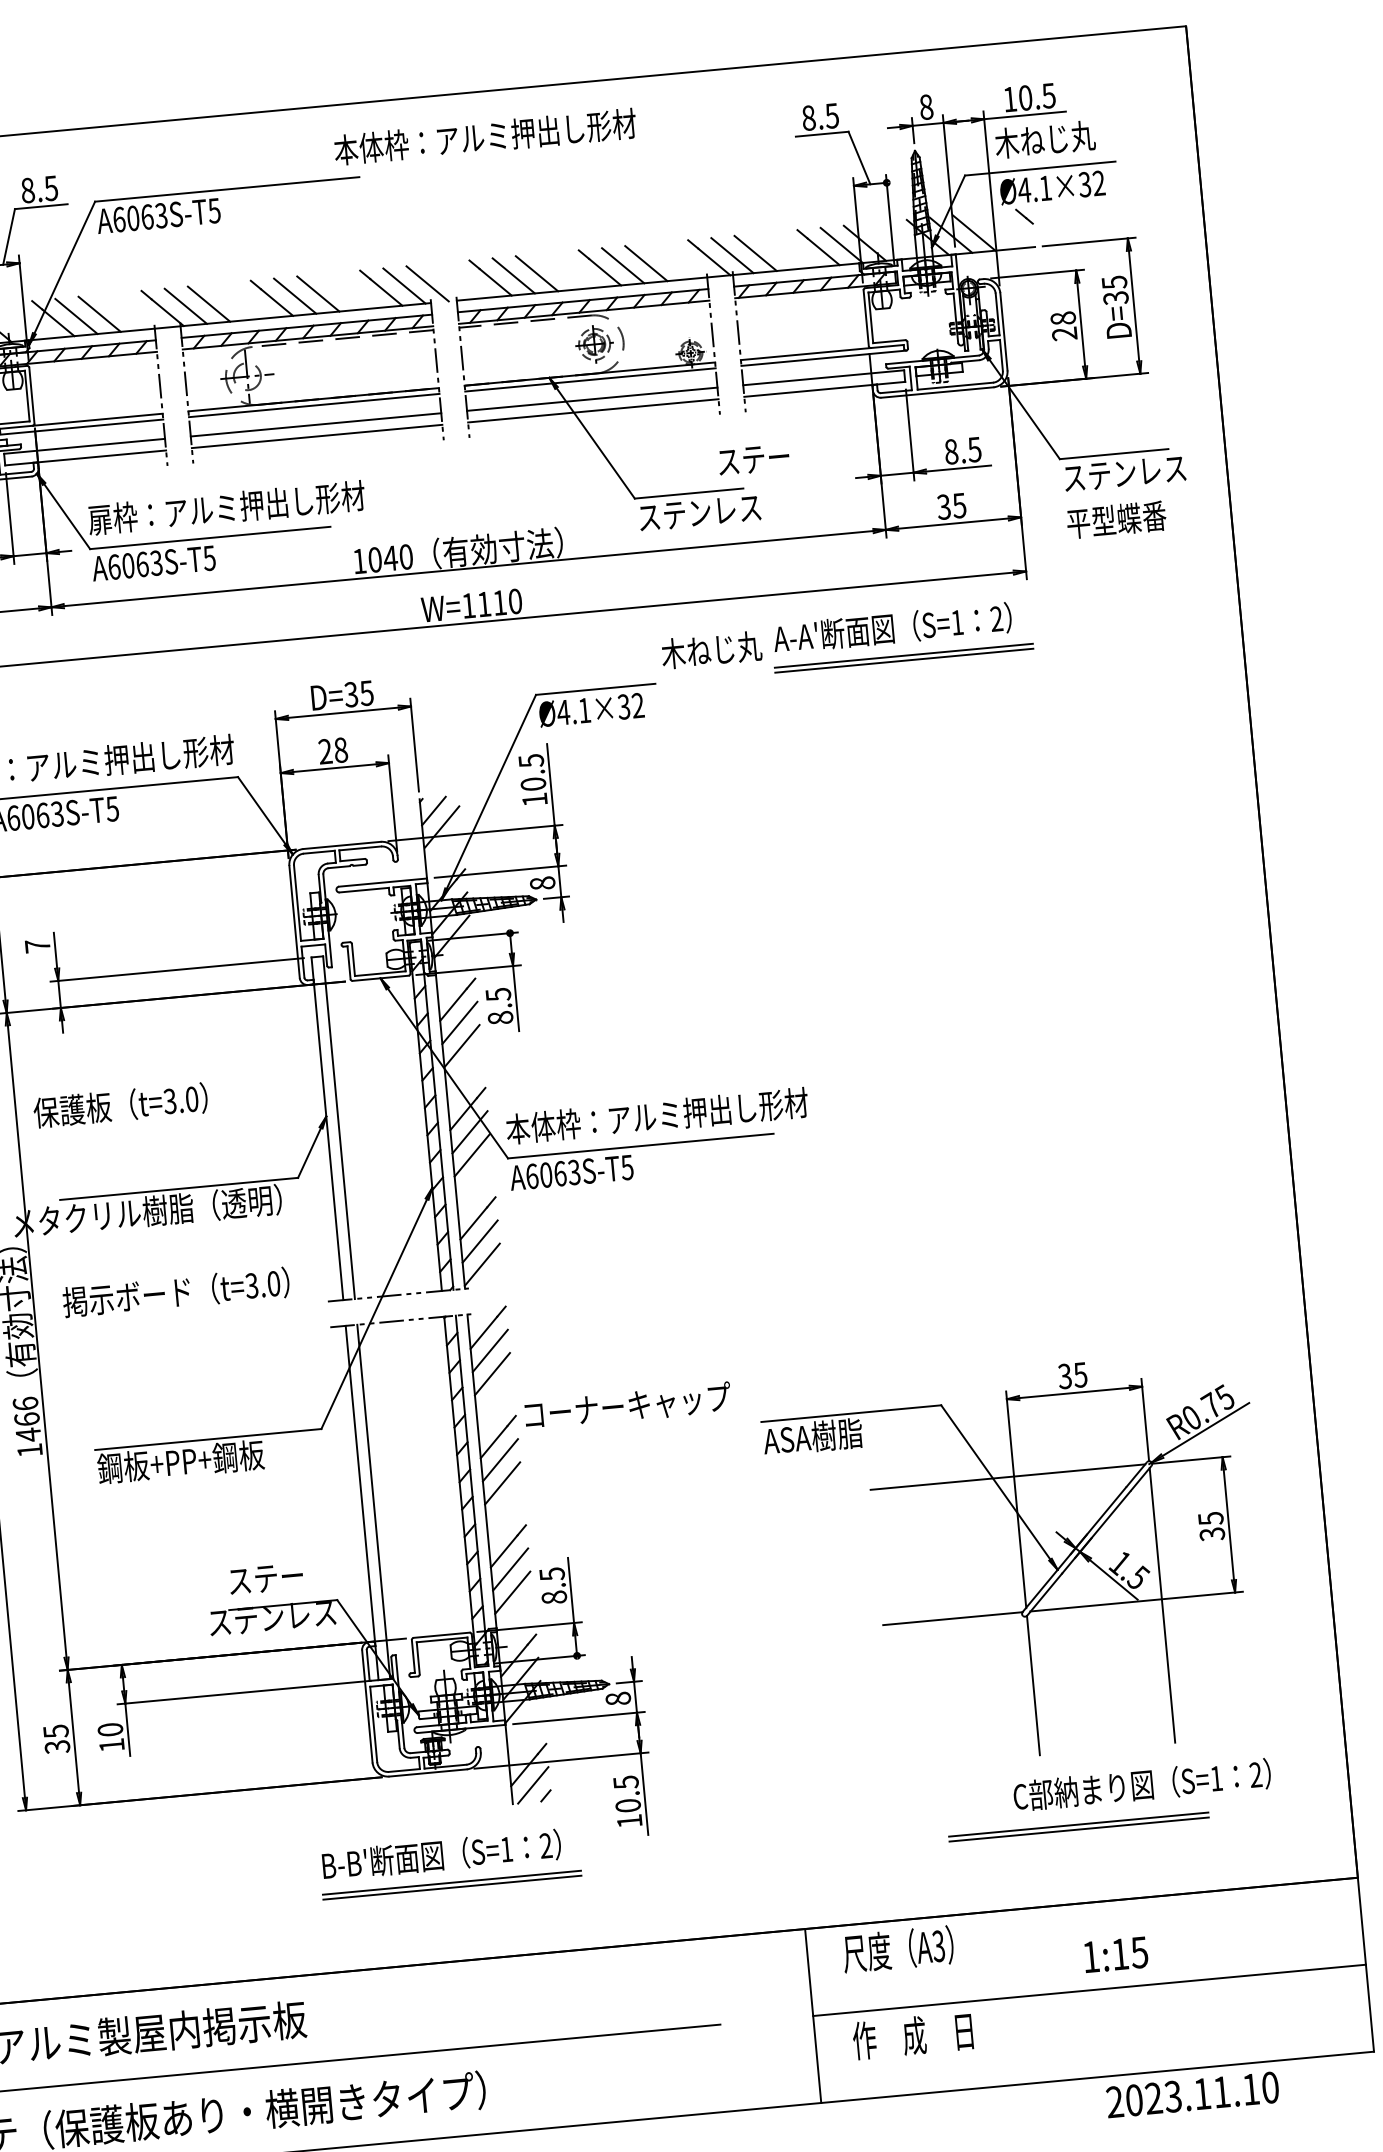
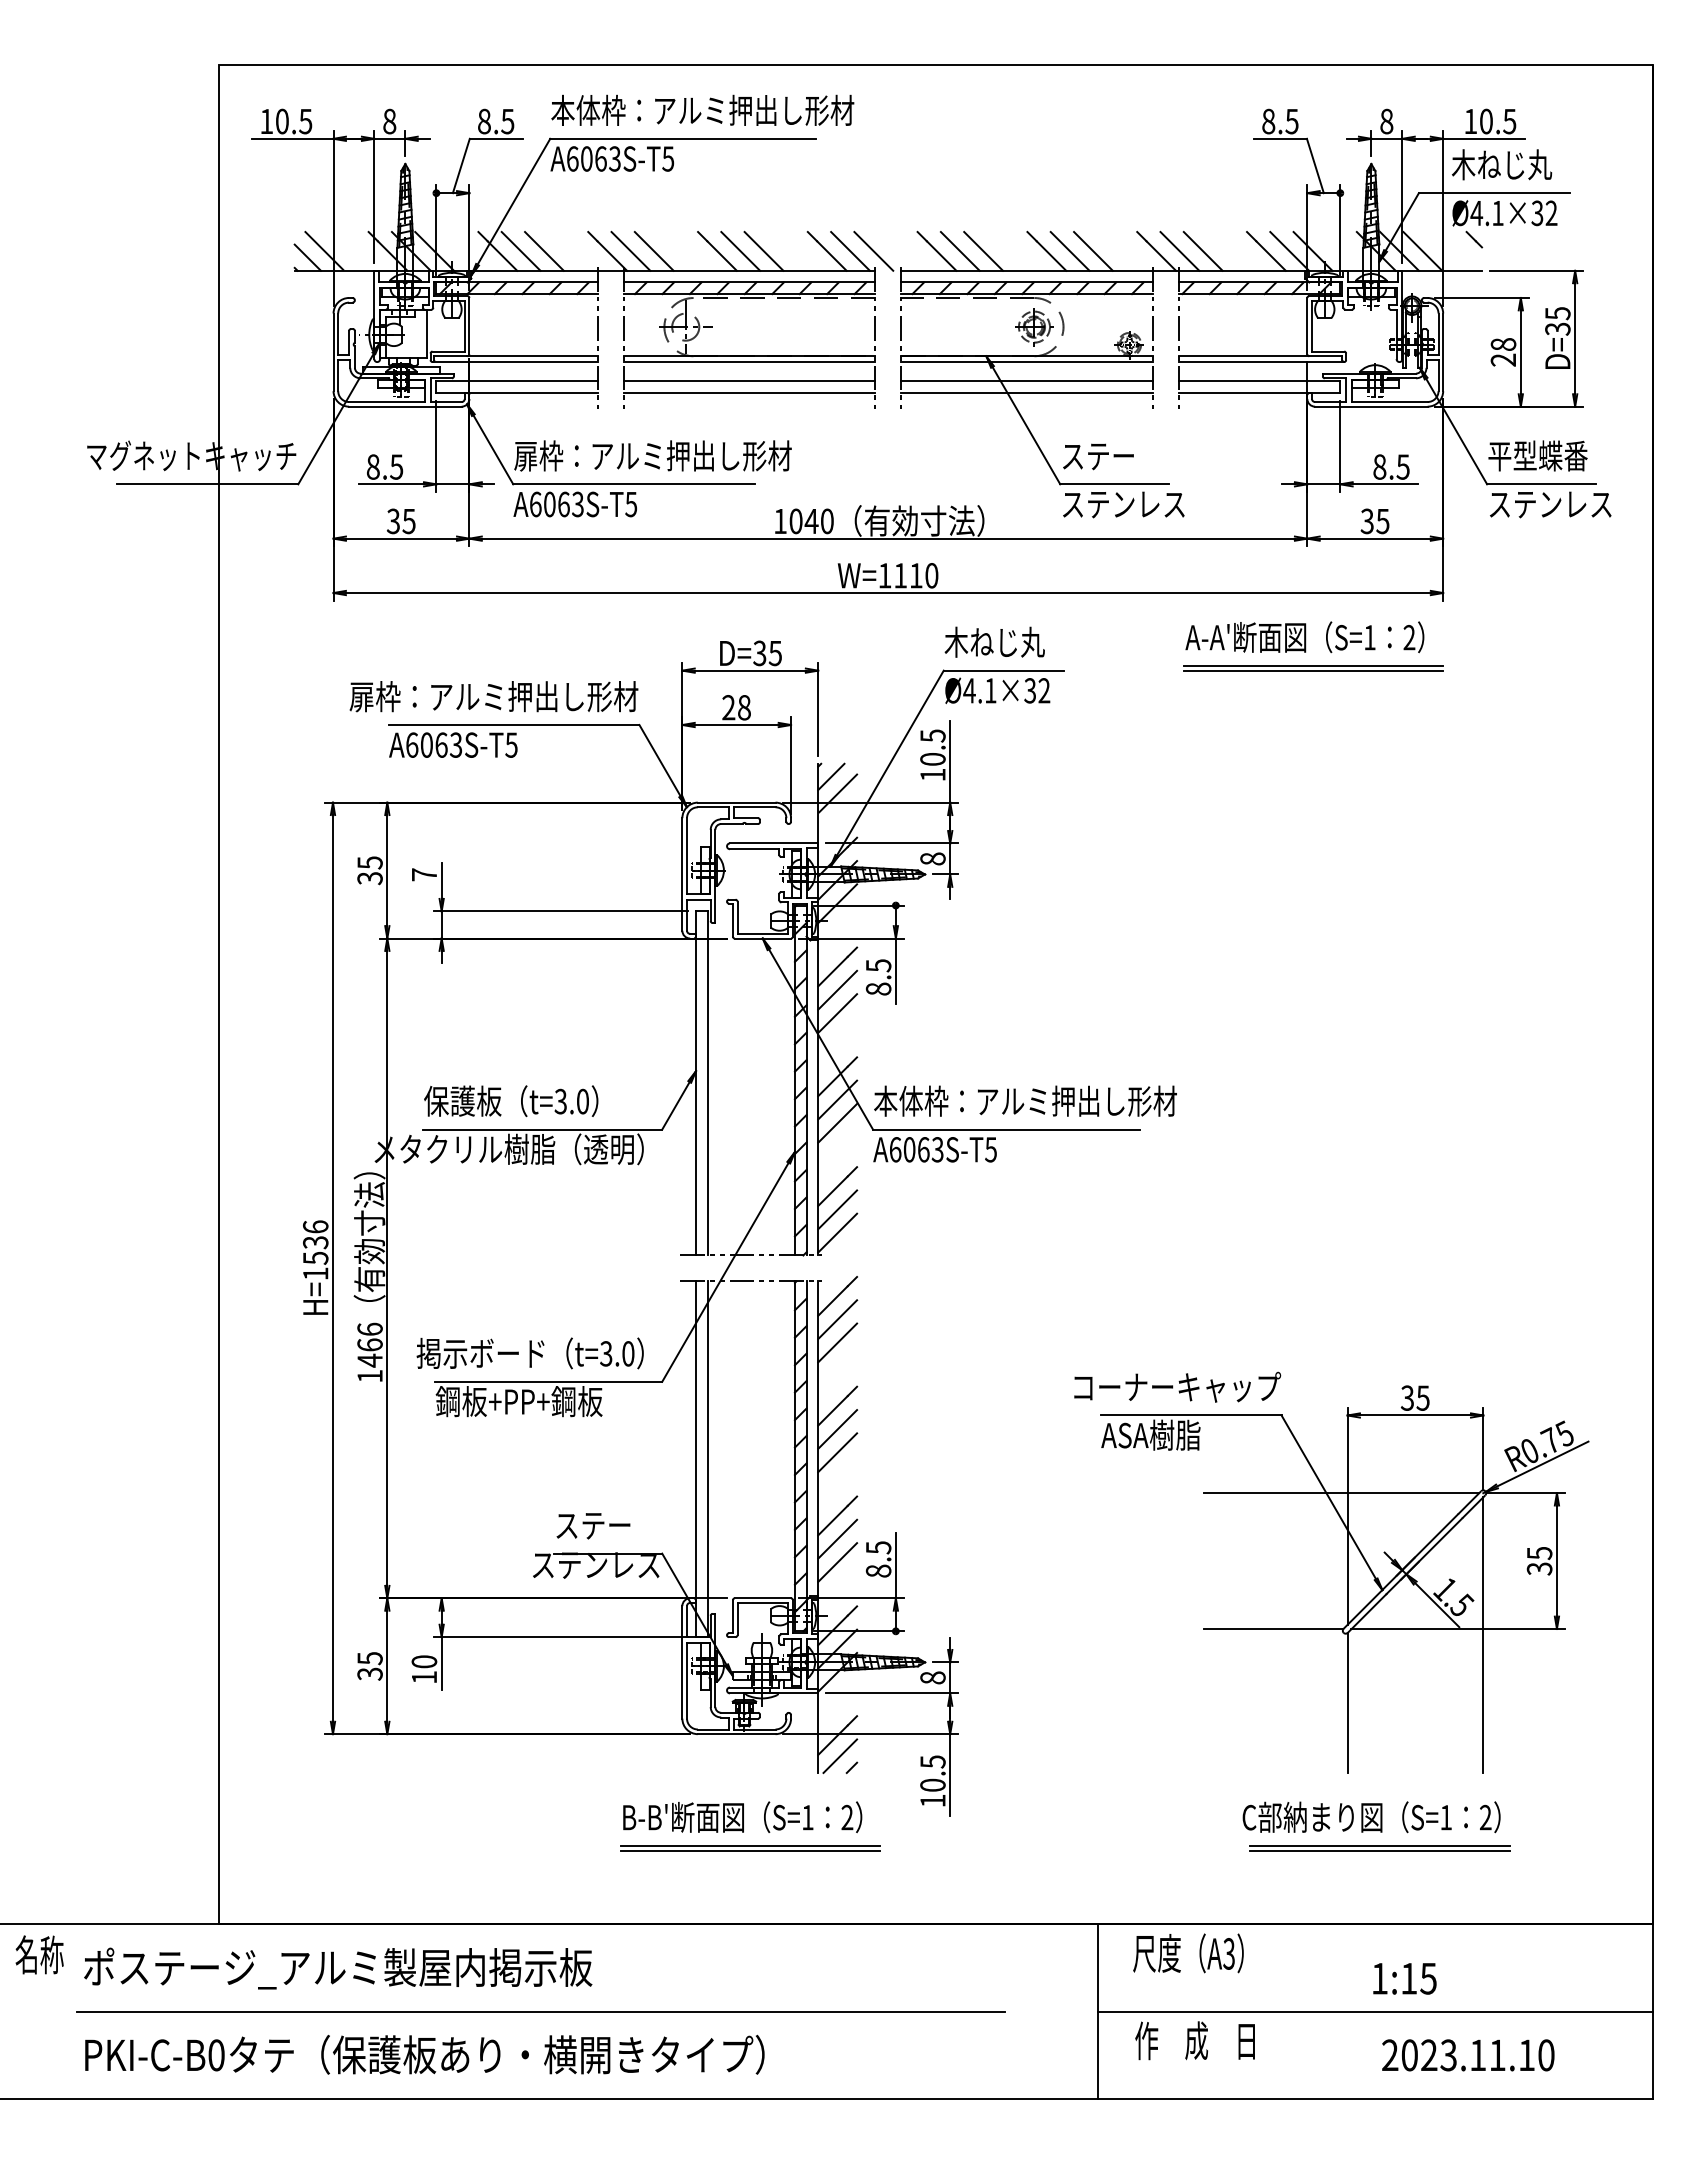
text: (484, 136) -> (702, 109), moved
text: (753, 459) -> (1098, 456), moved
text: (1116, 519) -> (1537, 455), moved
text: (711, 649) -> (994, 641), moved
text: (120, 1105) -> (511, 1101), moved
text: (175, 1292) -> (529, 1353), moved
text: (627, 1405) -> (1177, 1386), moved
text: (1142, 1785) -> (1371, 1817), moved
text: (1192, 2095) -> (1468, 2055), moved

